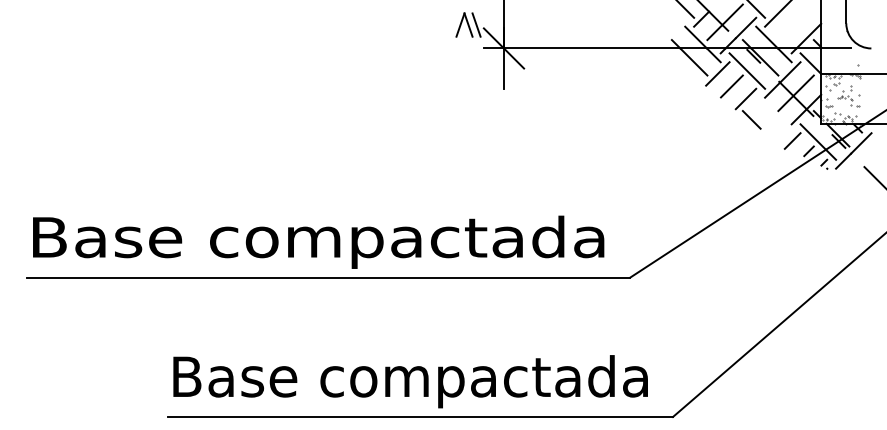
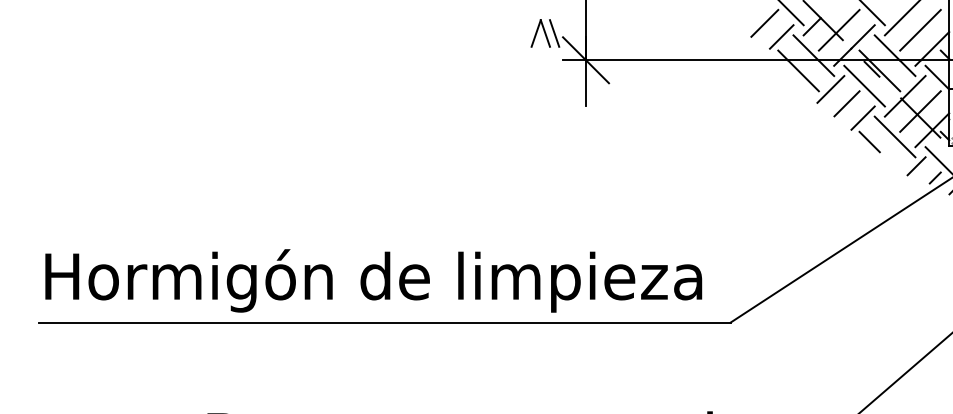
line: (659, 16) -> (764, 23), added
line: (795, 22) -> (919, 30), added
line: (674, 27) -> (781, 36), added
line: (773, 115) -> (894, 137), added
text: (318, 240) -> (373, 280), Base compactada -> Hormigón de limpieza

